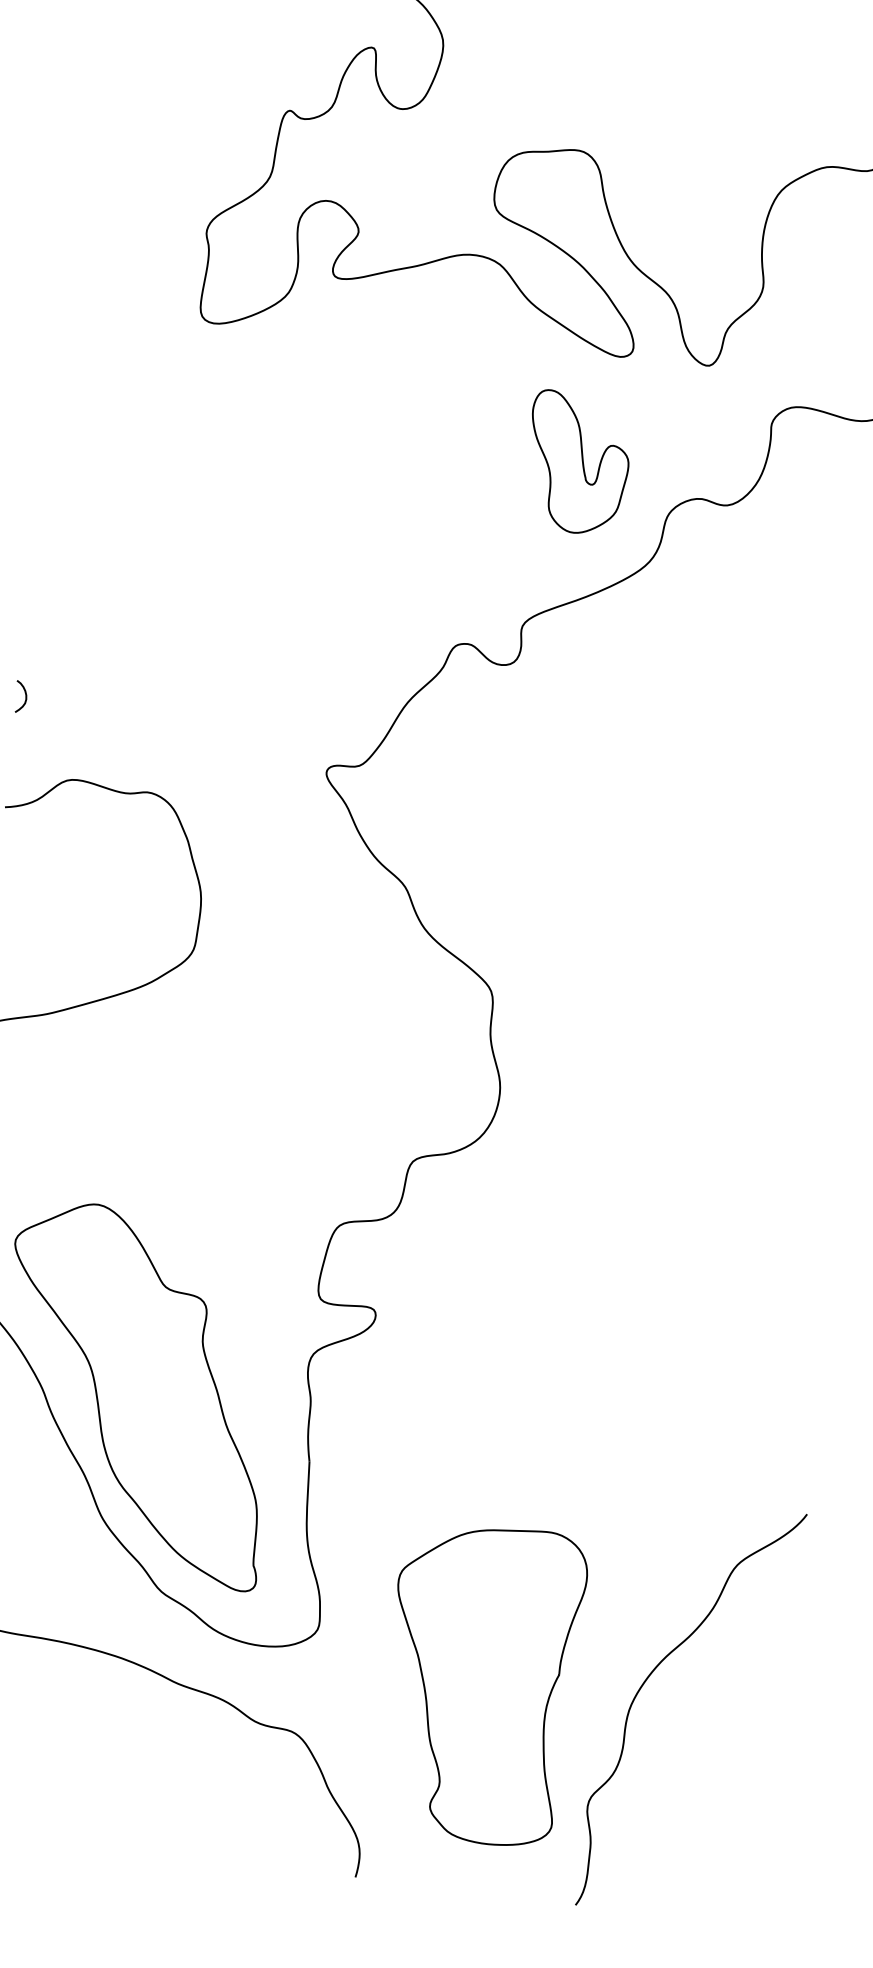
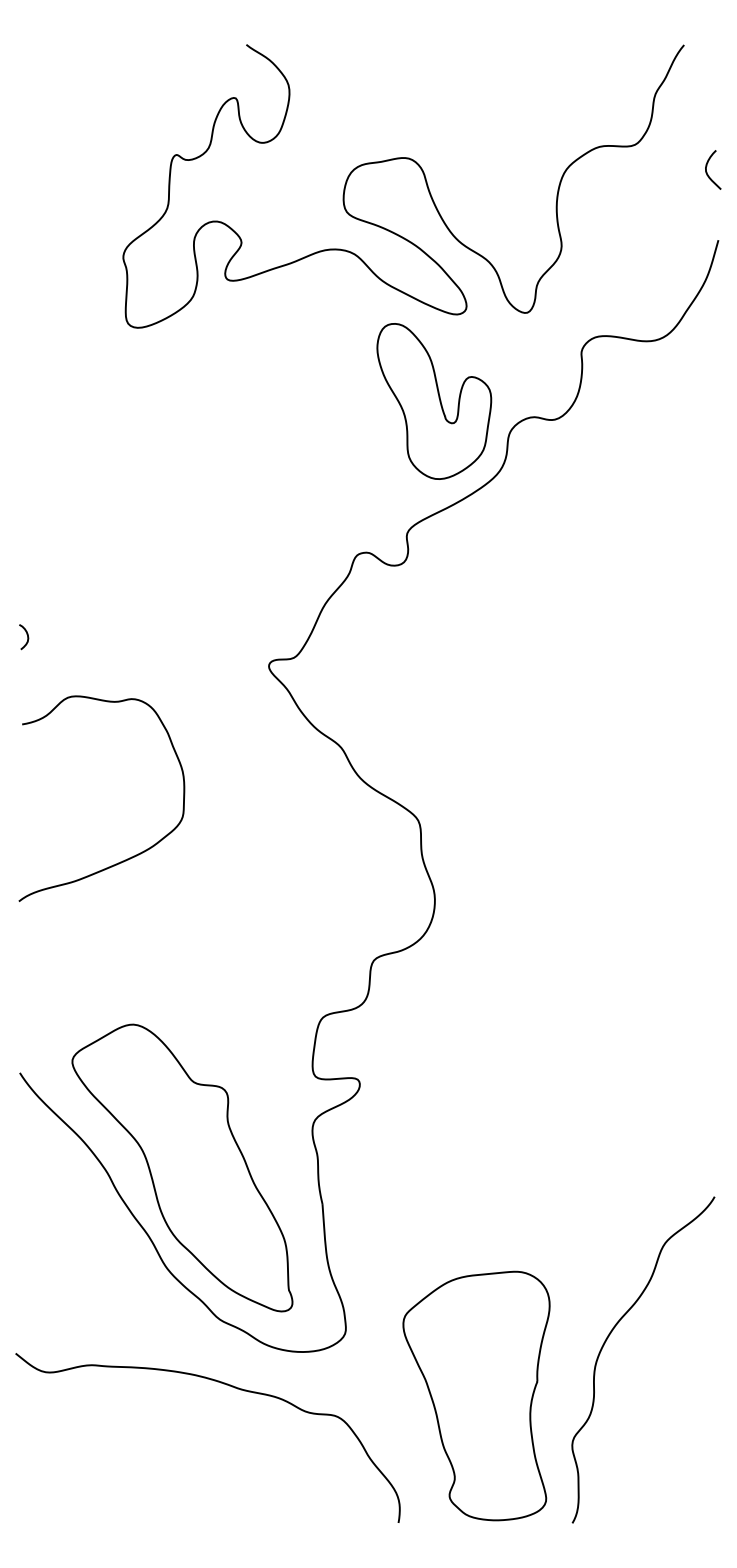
part: (577, 463) -> (434, 401), size x1.43
part: (479, 1682) -> (476, 1395), moved

